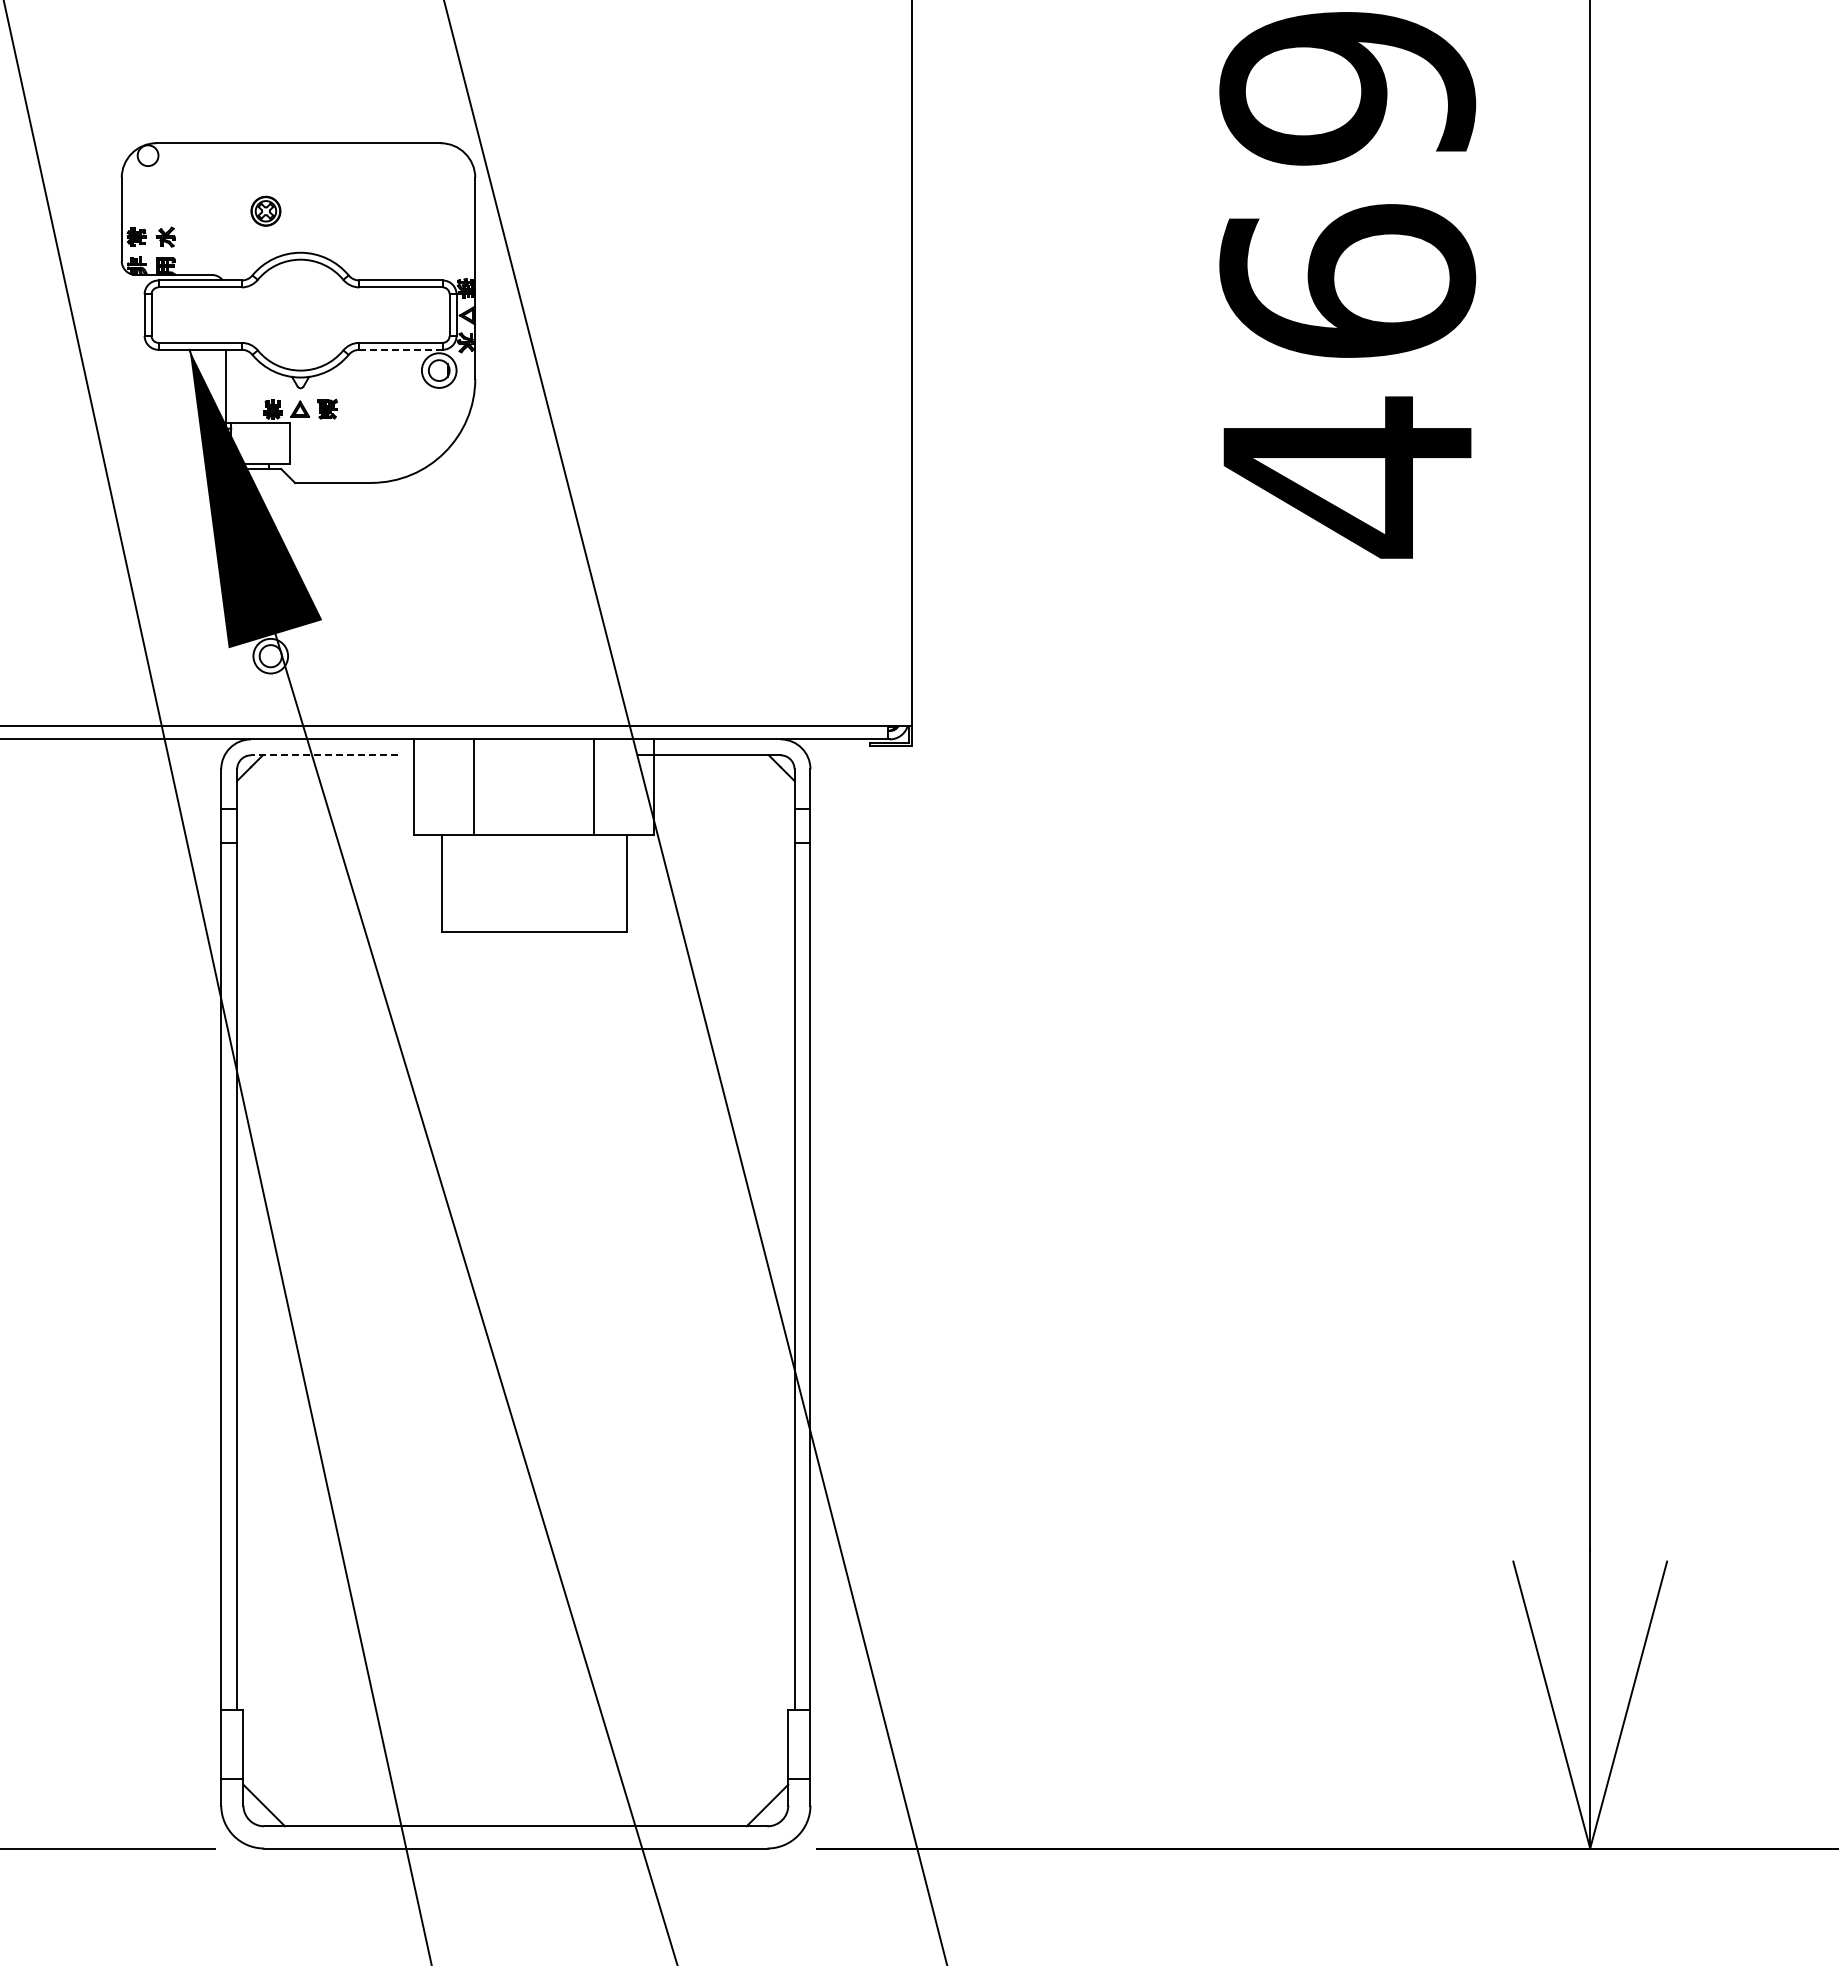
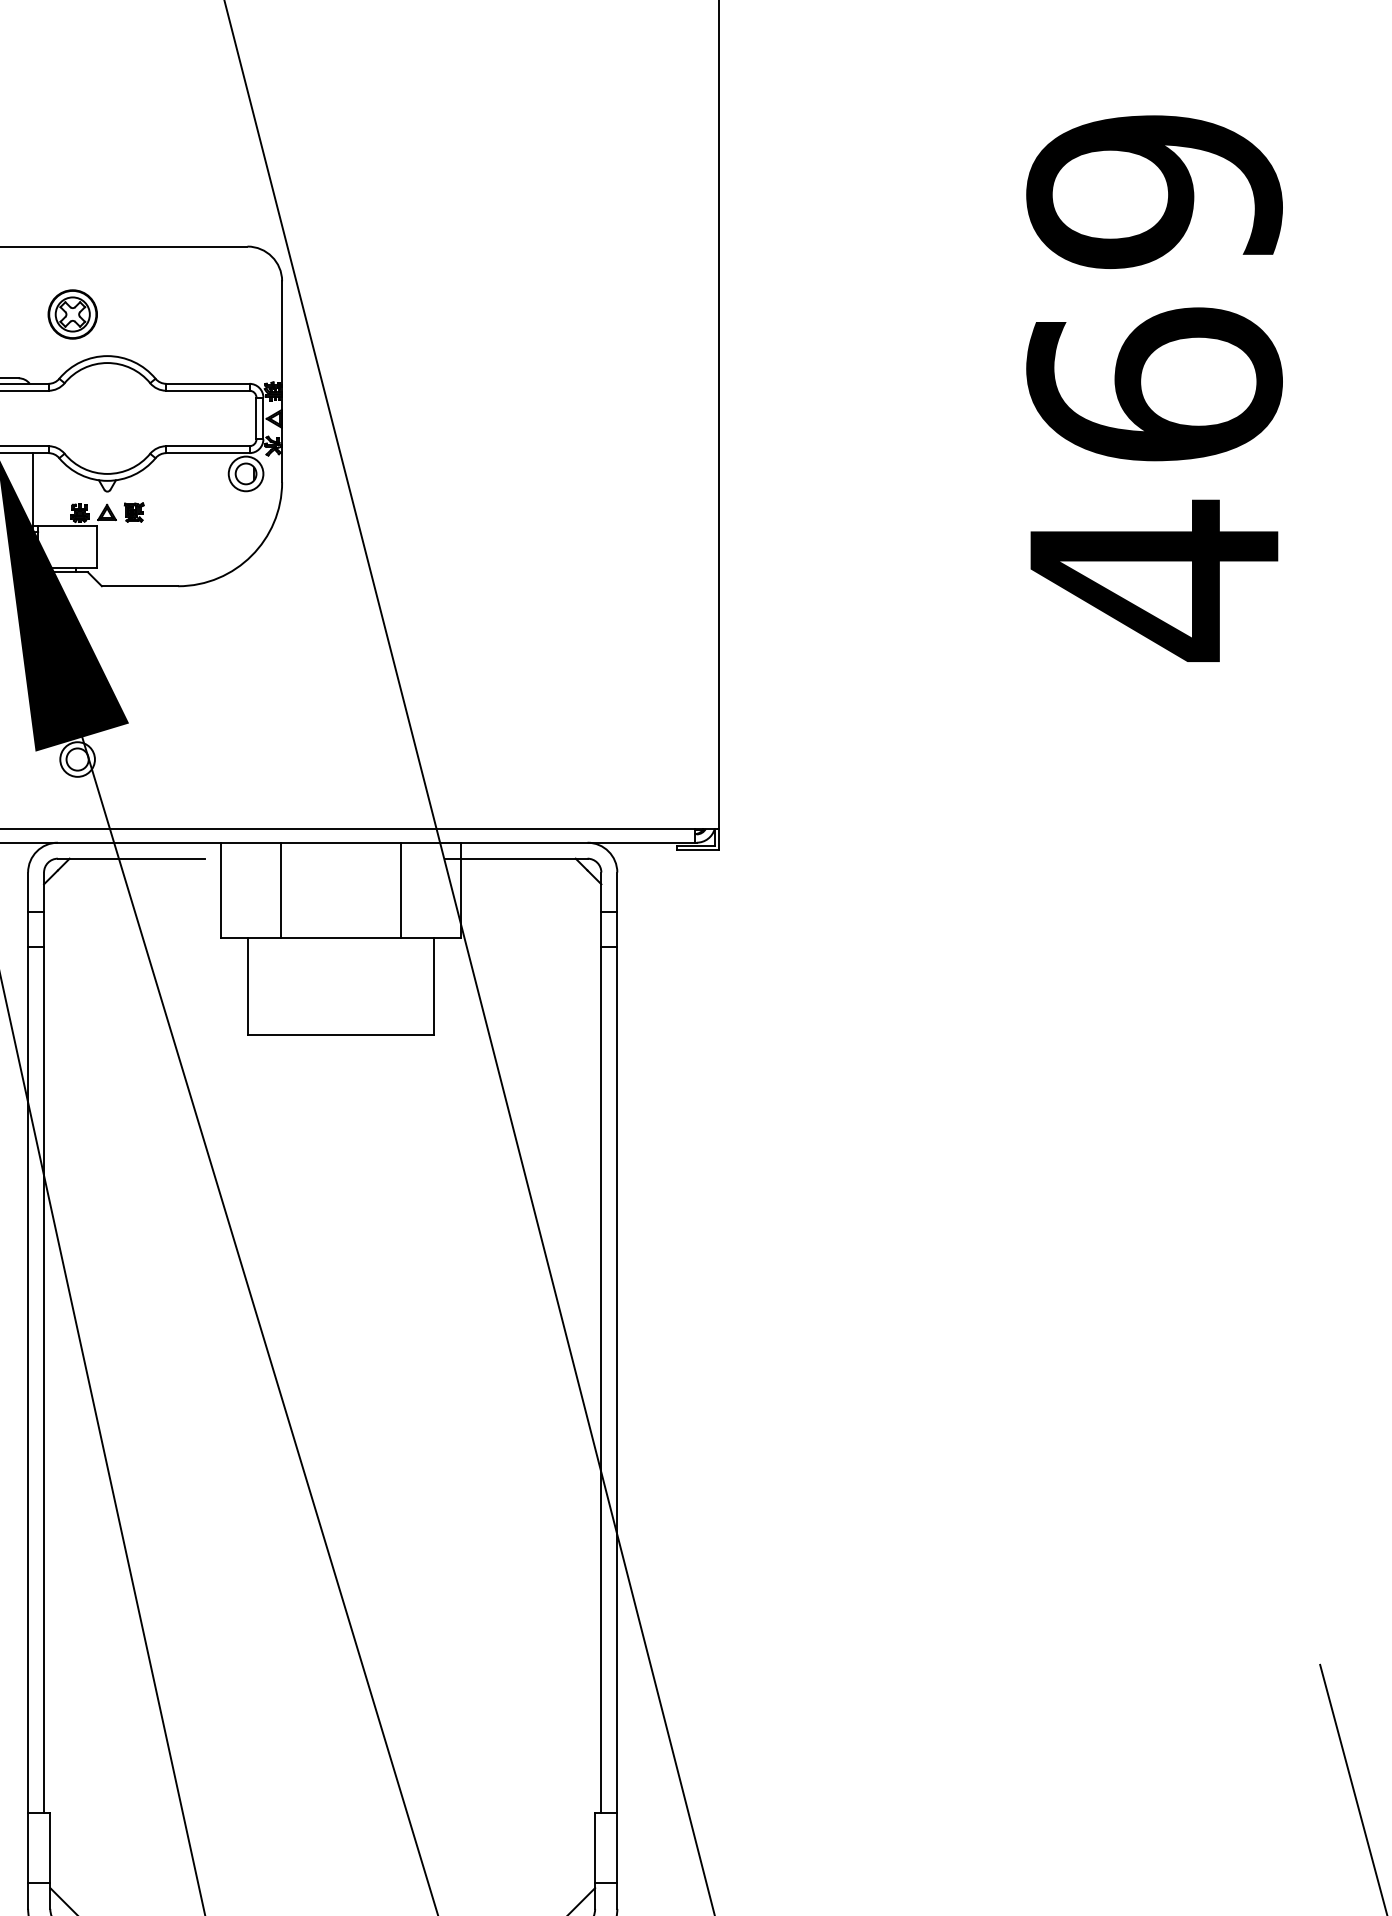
part: (265, 211) -> (72, 314), size x1.67
line: (401, 349) -> (208, 452), dashed -> solid
line: (324, 755) -> (131, 858), dashed -> solid

